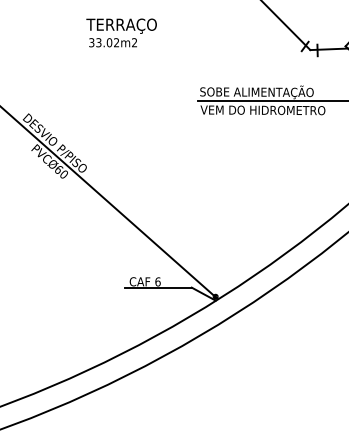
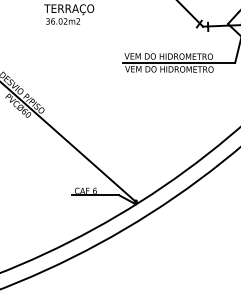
text: (98, 42) -> (52, 21), 33.02m2 -> 36.02m2
text: (261, 92) -> (168, 56), SOBE ALIMENTAÇÃO -> VEM DO HIDROMETRO

